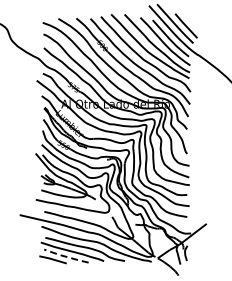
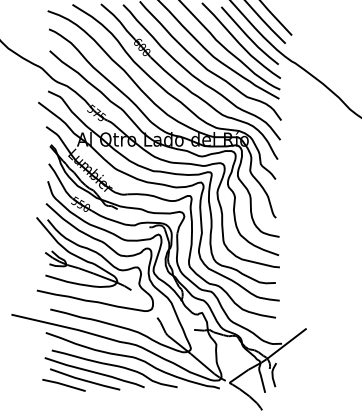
line: (65, 256) -> (83, 380), dashed -> solid

